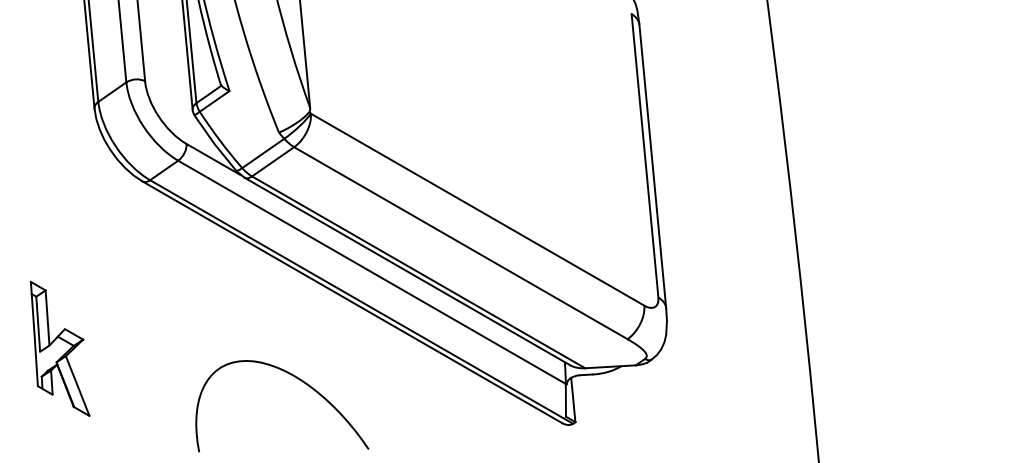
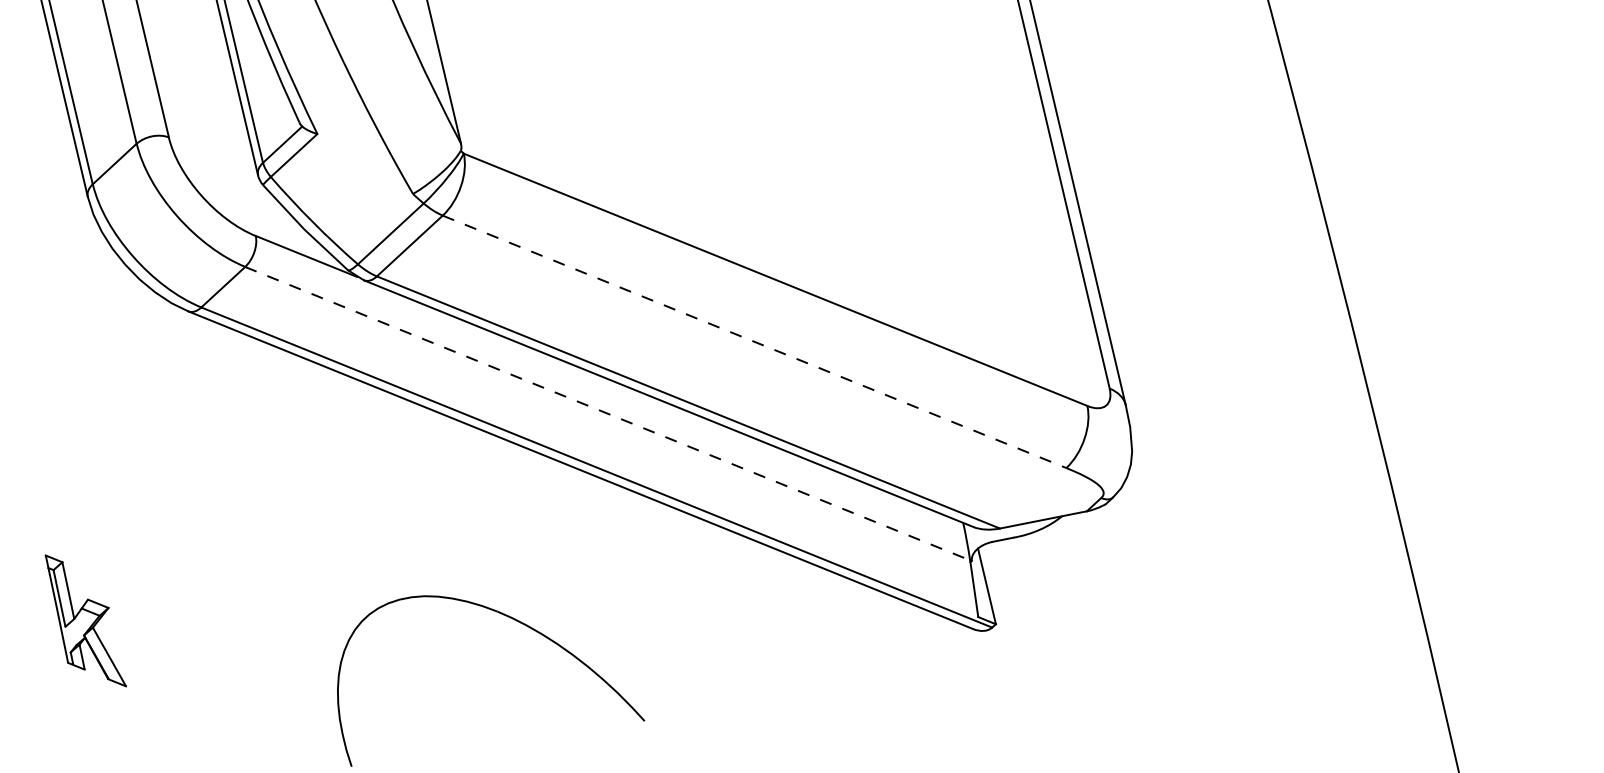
line: (461, 243) -> (755, 342), solid -> dashed
line: (372, 272) -> (608, 413), solid -> dashed
part: (59, 348) -> (84, 620), size x0.6

